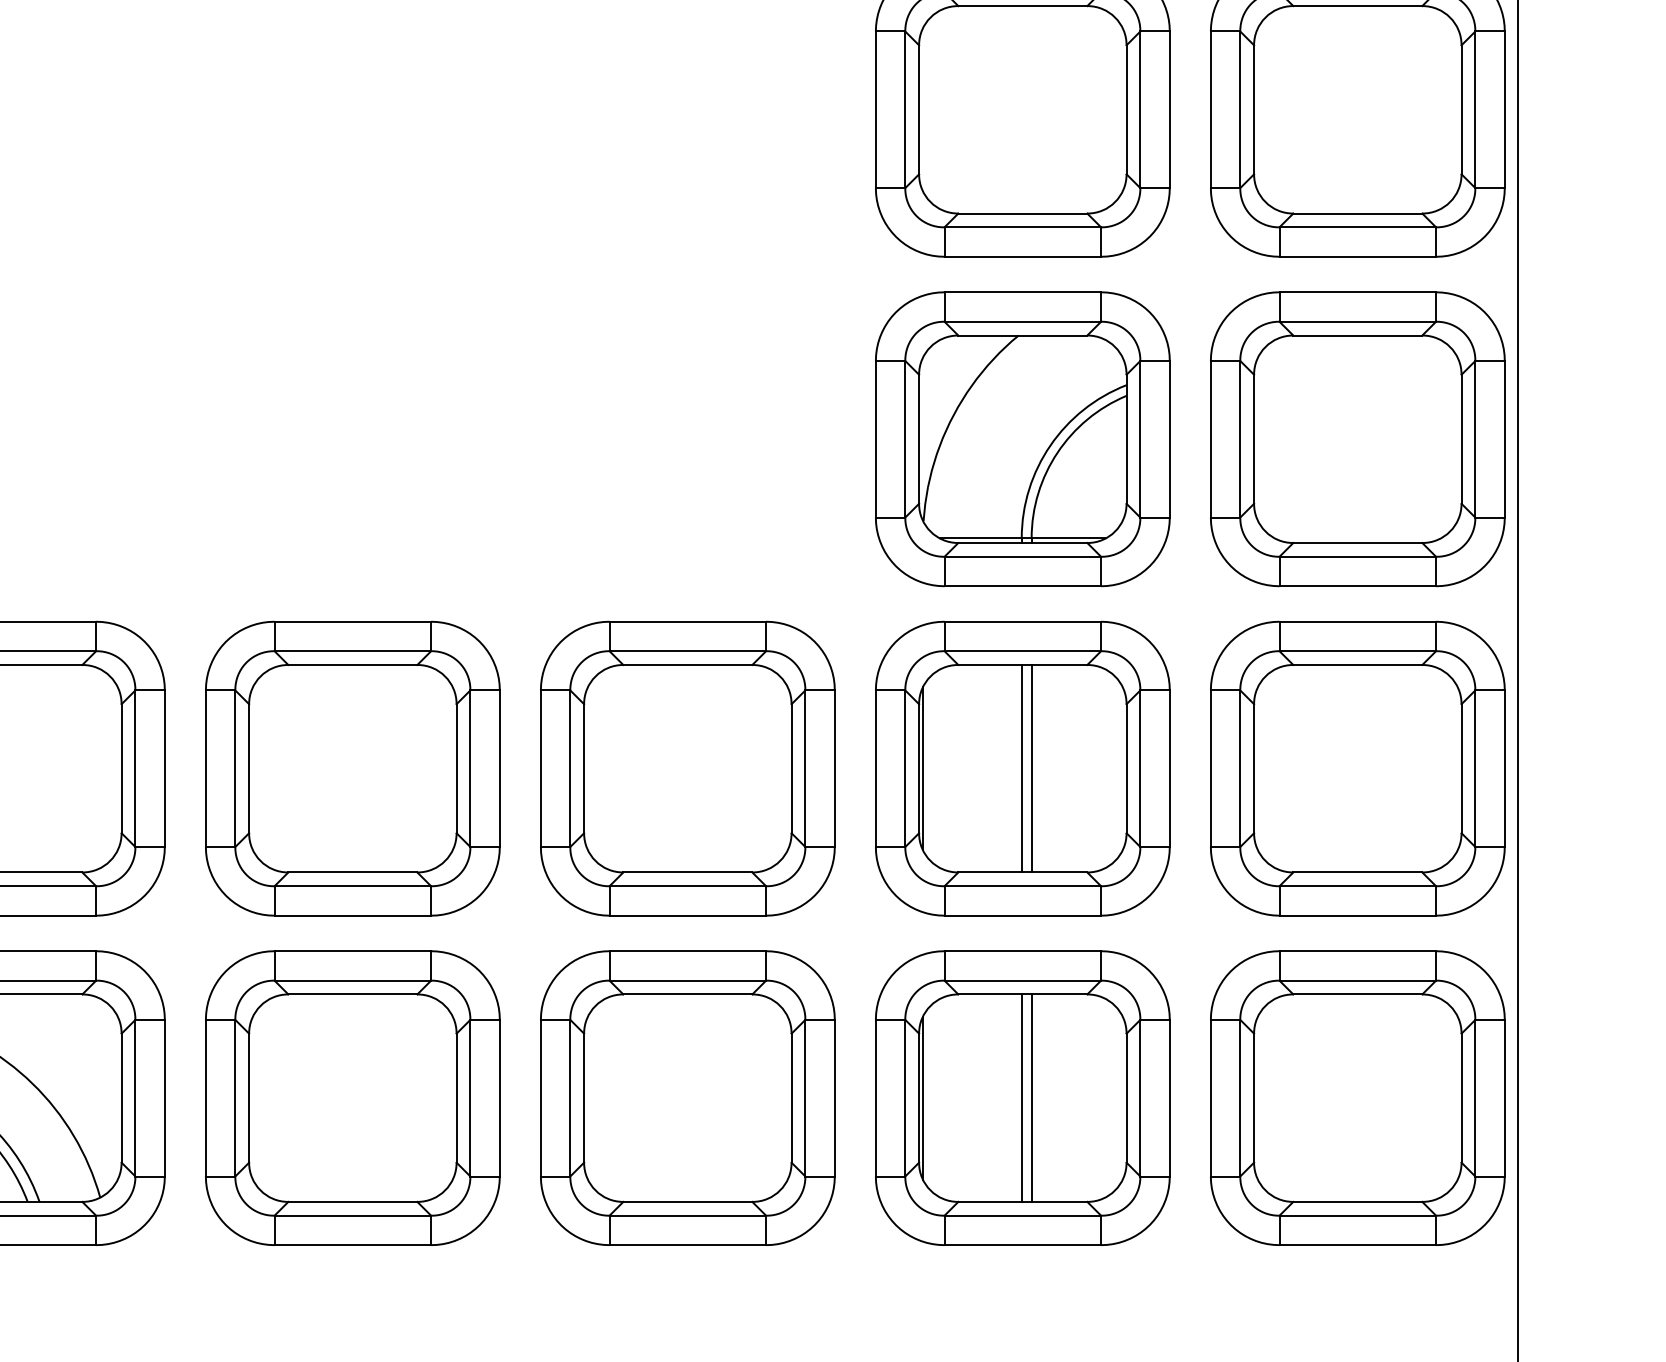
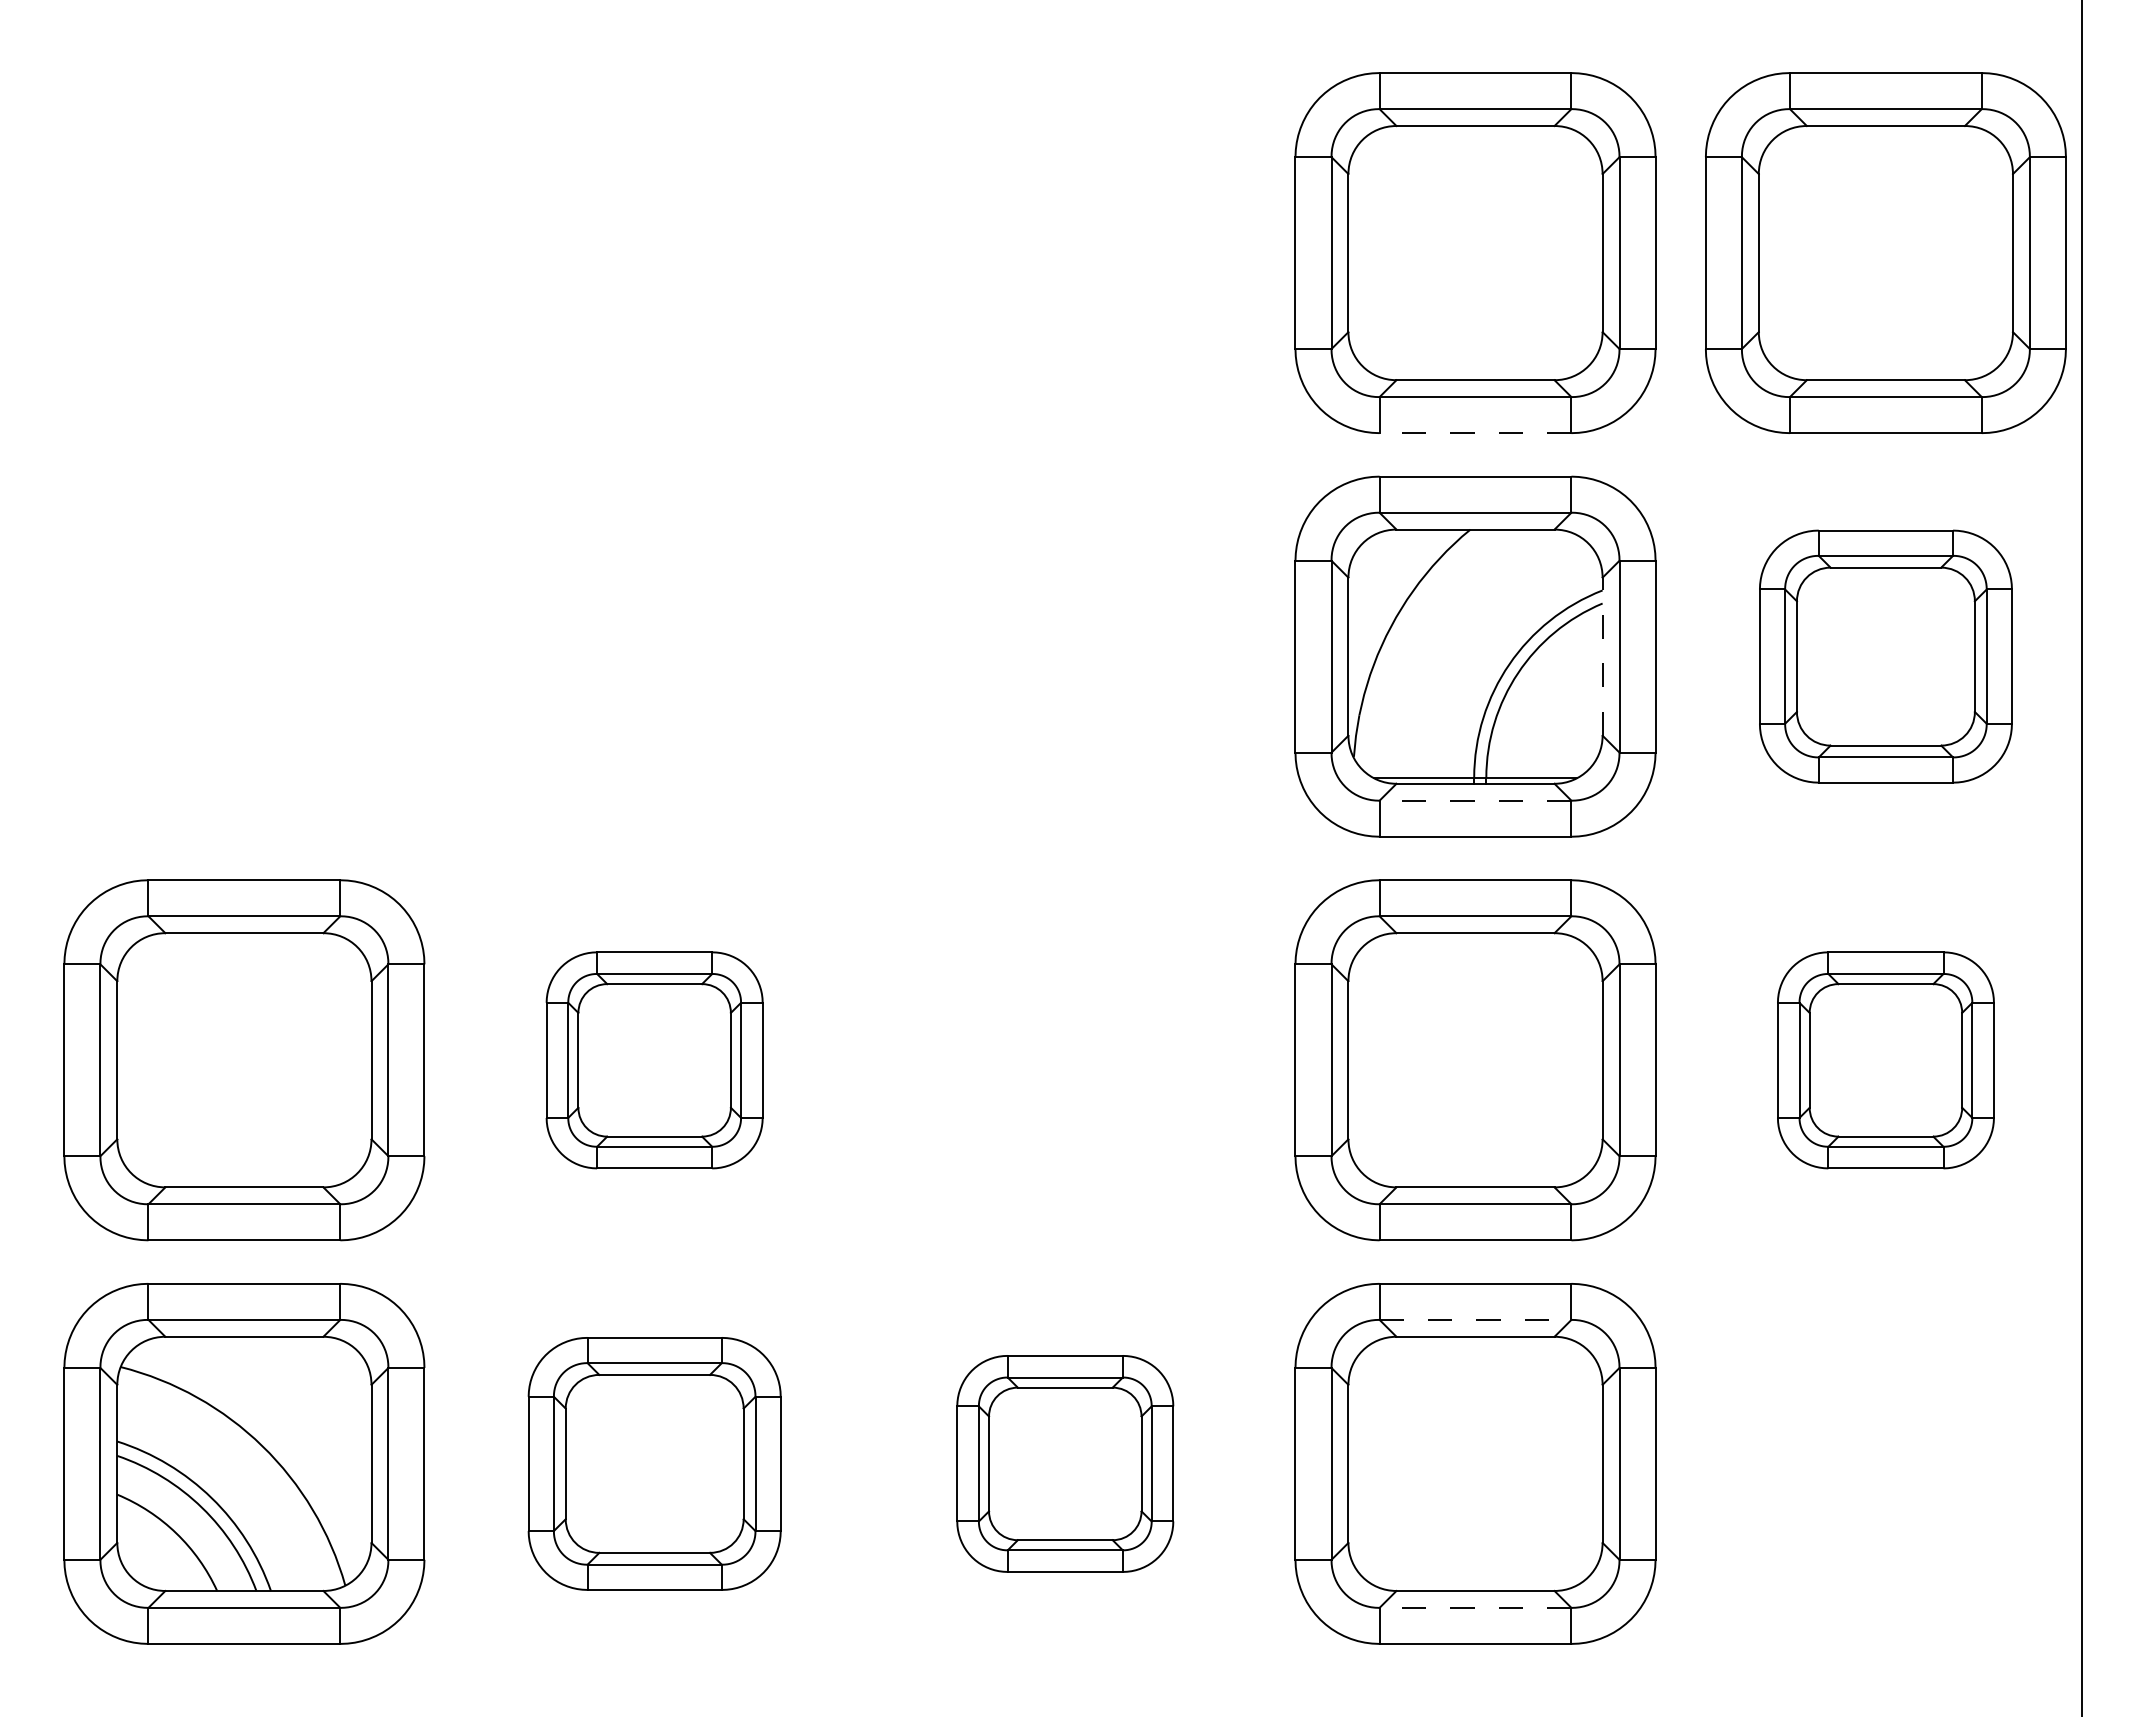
line: (1022, 257) -> (1475, 433), solid -> dashed
line: (1126, 439) -> (1602, 656), solid -> dashed
part: (1357, 439) -> (1885, 656), size x0.7
line: (1022, 556) -> (1475, 800), solid -> dashed
part: (352, 768) -> (654, 1060), size x0.6
part: (688, 768) -> (1065, 1060), removed
line: (923, 768) -> (1353, 1060), removed
line: (1021, 768) -> (1474, 1060), removed
line: (1031, 768) -> (1486, 1060), removed
part: (1357, 768) -> (1885, 1060), size x0.6
line: (1022, 980) -> (1475, 1319), solid -> dashed
part: (352, 1097) -> (654, 1463), size x0.7
part: (688, 1097) -> (1065, 1463), size x0.6
line: (923, 1097) -> (1353, 1463), removed
line: (1021, 1097) -> (1474, 1463), removed
line: (1031, 1097) -> (1486, 1463), removed
part: (1357, 1097) -> (1885, 1463), removed
line: (1022, 1215) -> (1475, 1607), solid -> dashed

